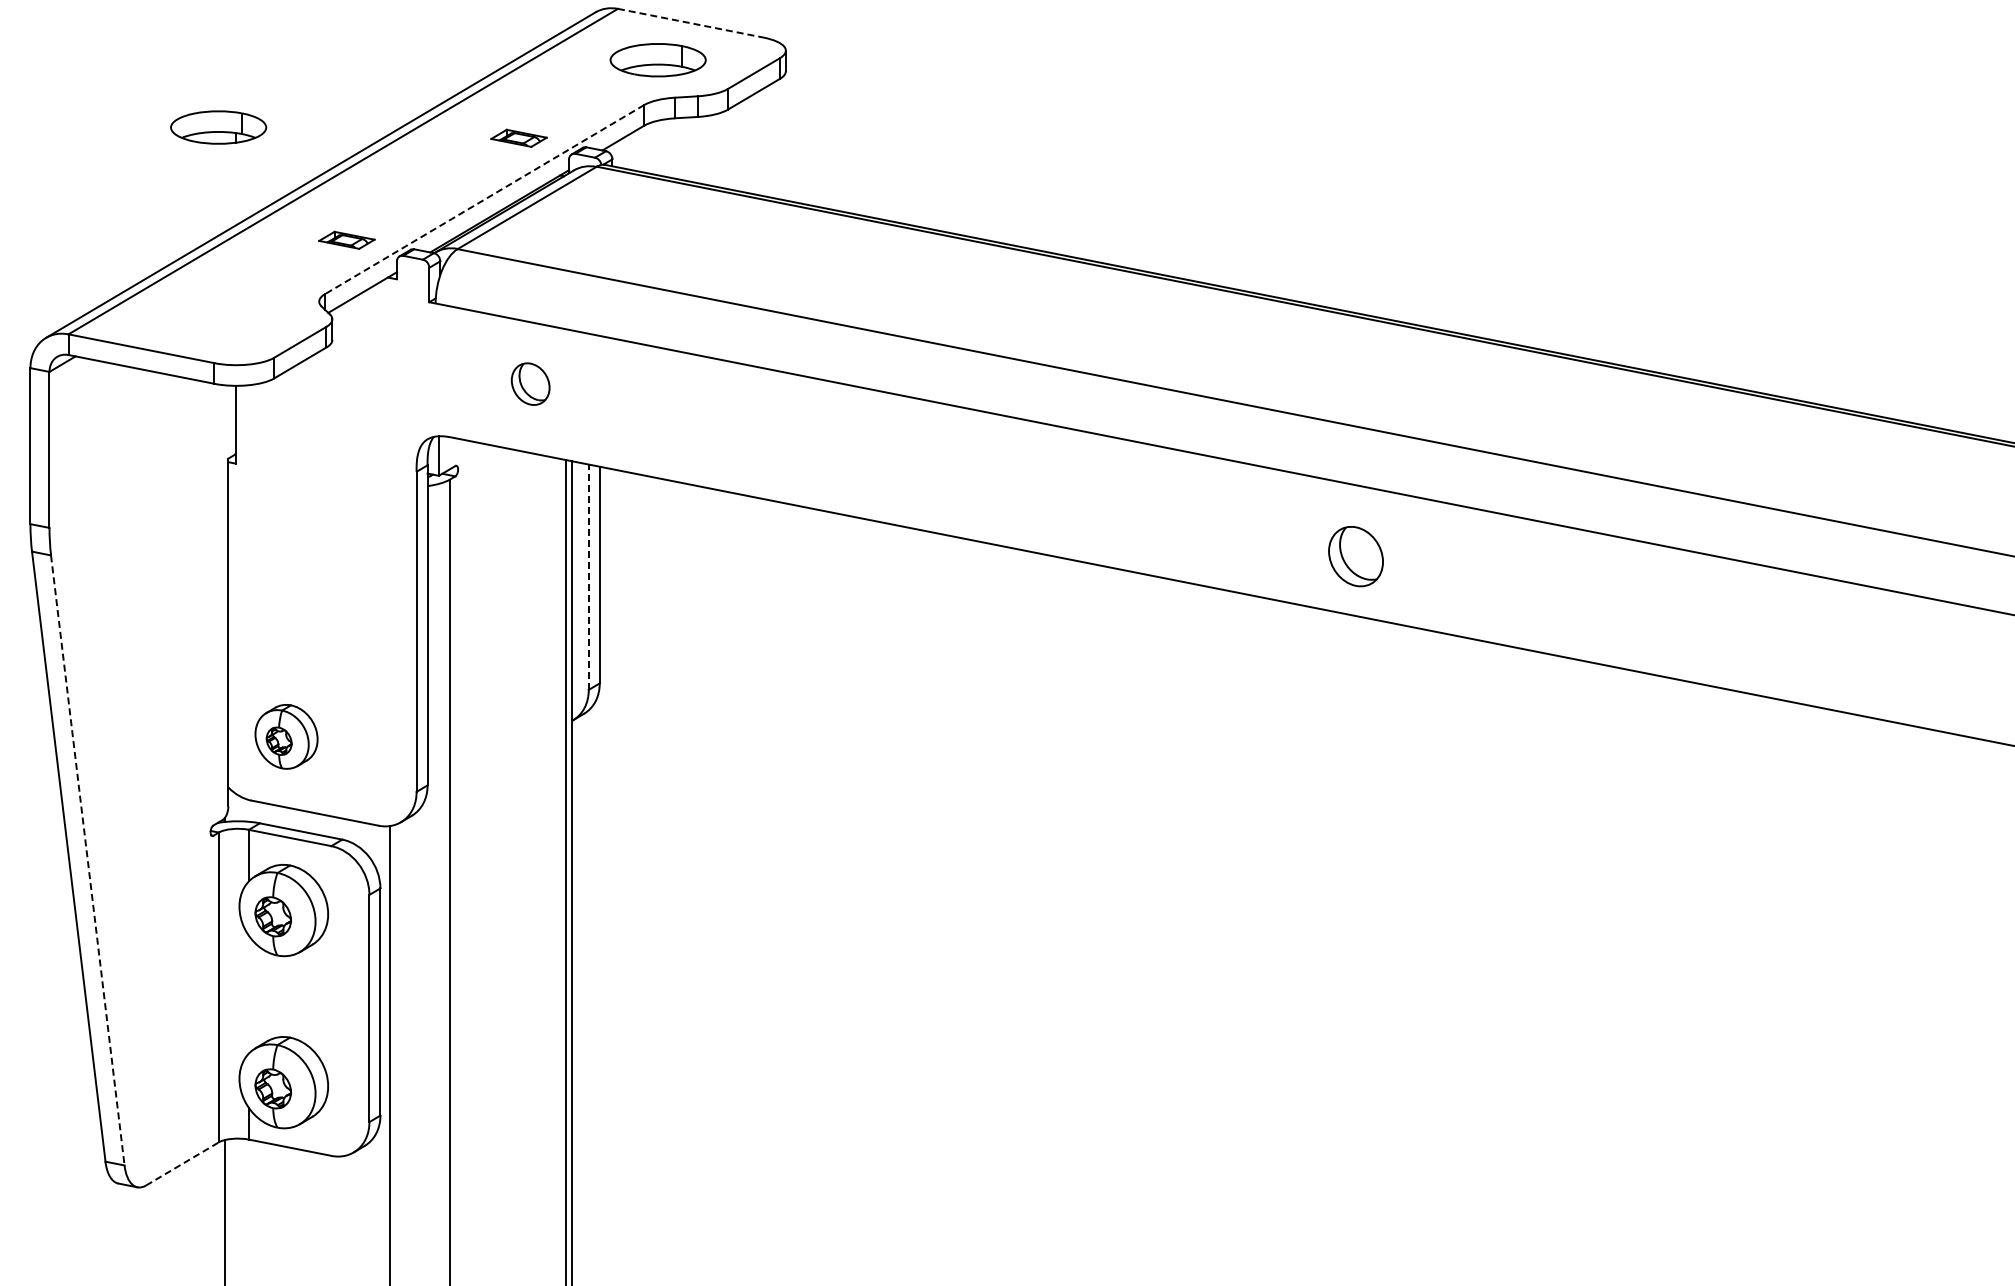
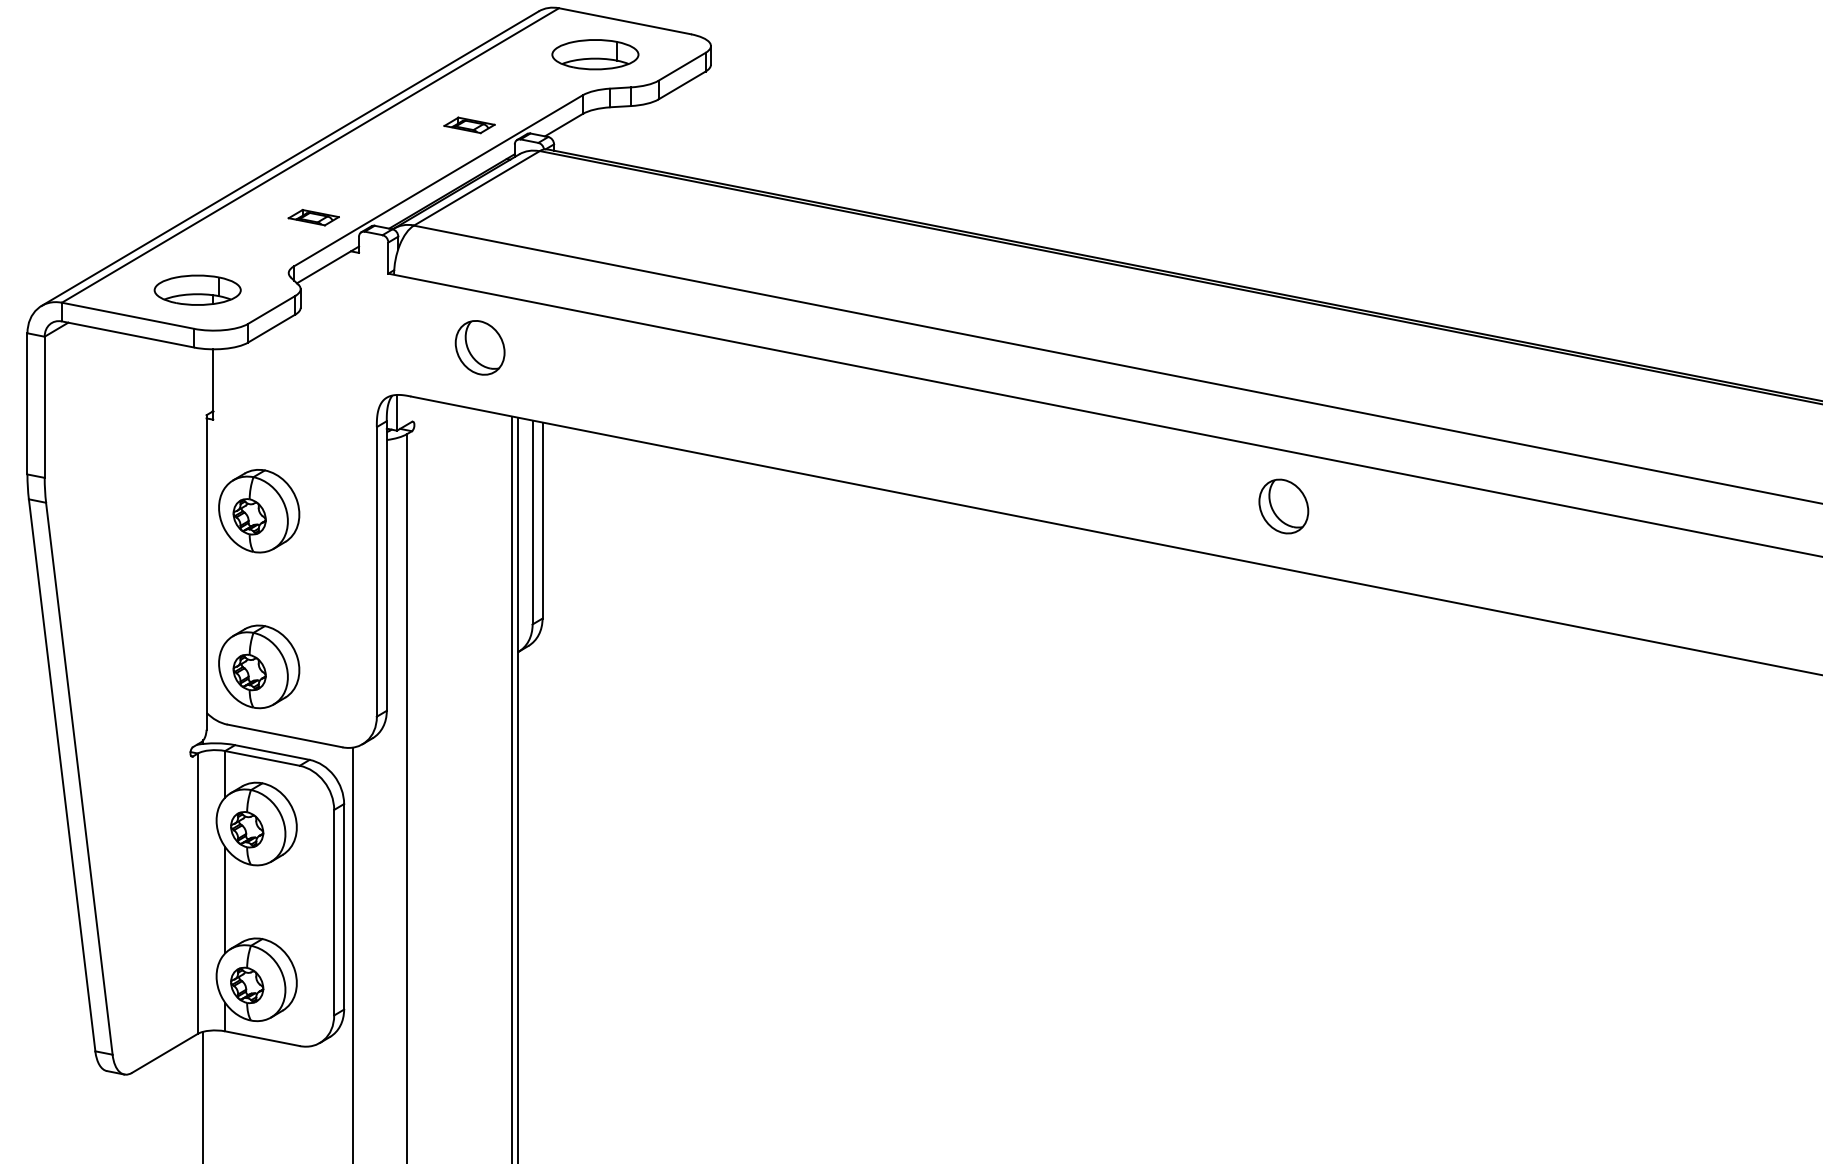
line: (691, 23) -> (625, 21), dashed -> solid
part: (218, 127) -> (197, 290), moved
line: (484, 199) -> (438, 180), dashed -> solid
part: (530, 383) -> (479, 347), size x1.43
part: (1355, 556) -> (1283, 506), moved
part: (286, 564) -> (259, 510), added
line: (588, 577) -> (532, 522), dashed -> solid
part: (286, 736) -> (259, 666), size x1.43
line: (87, 860) -> (79, 778), dashed -> solid
line: (248, 994) -> (224, 900), added
line: (182, 1163) -> (165, 1052), dashed -> solid

